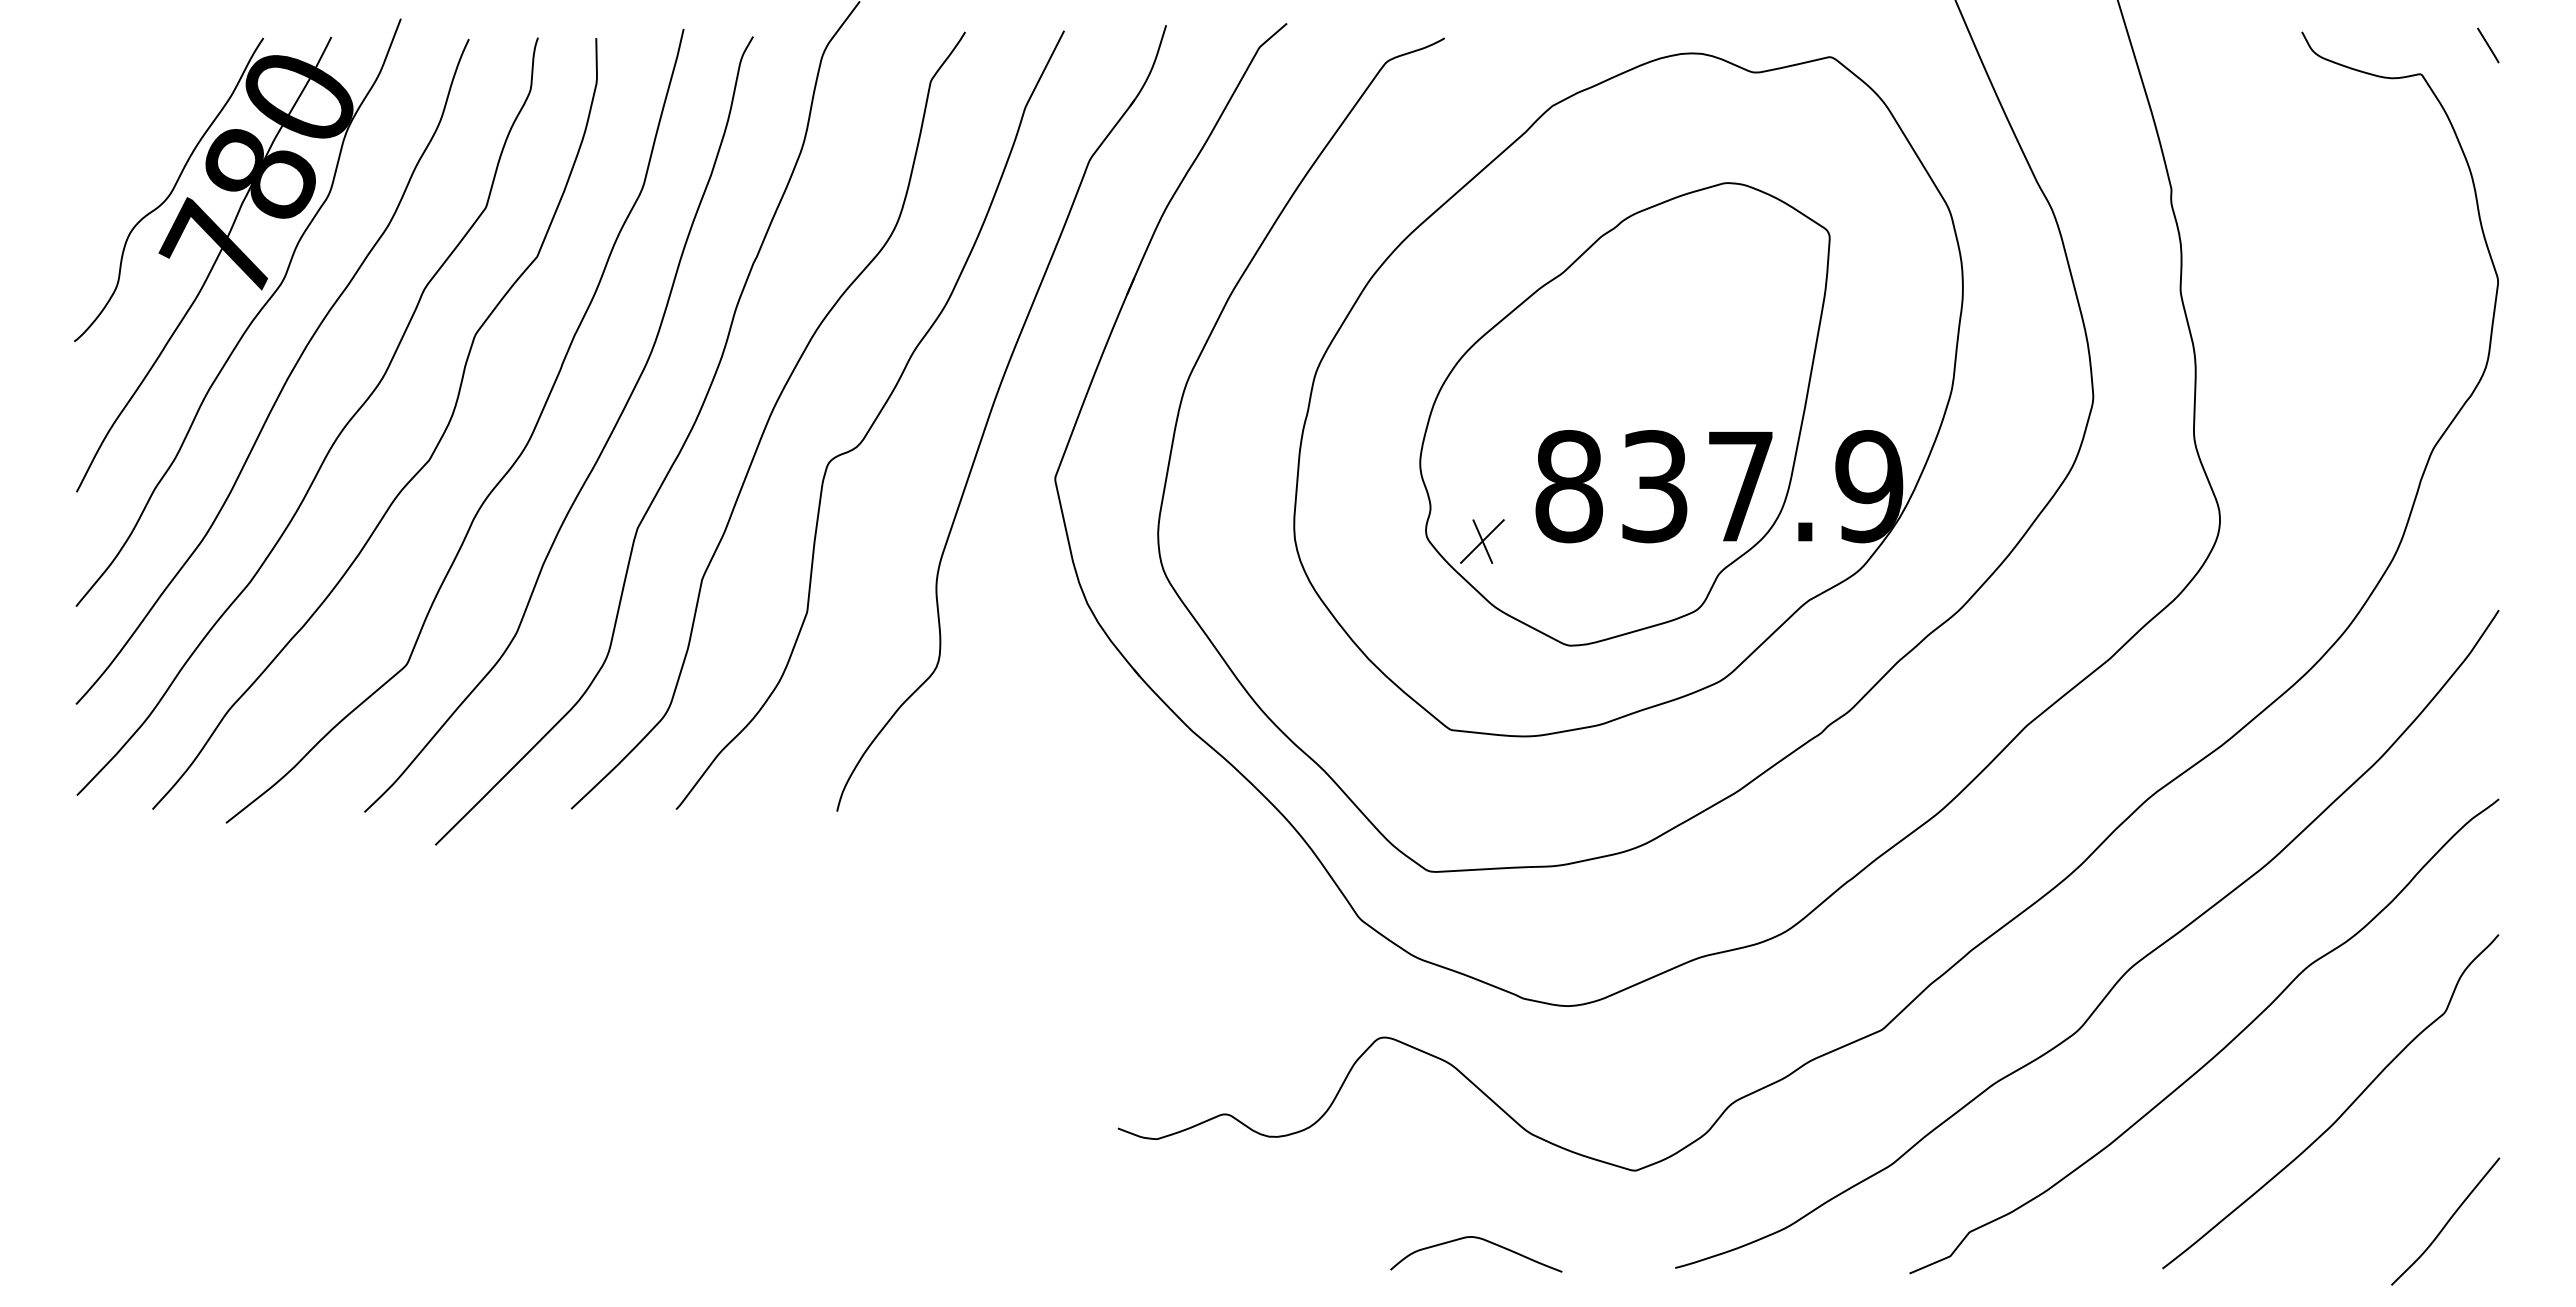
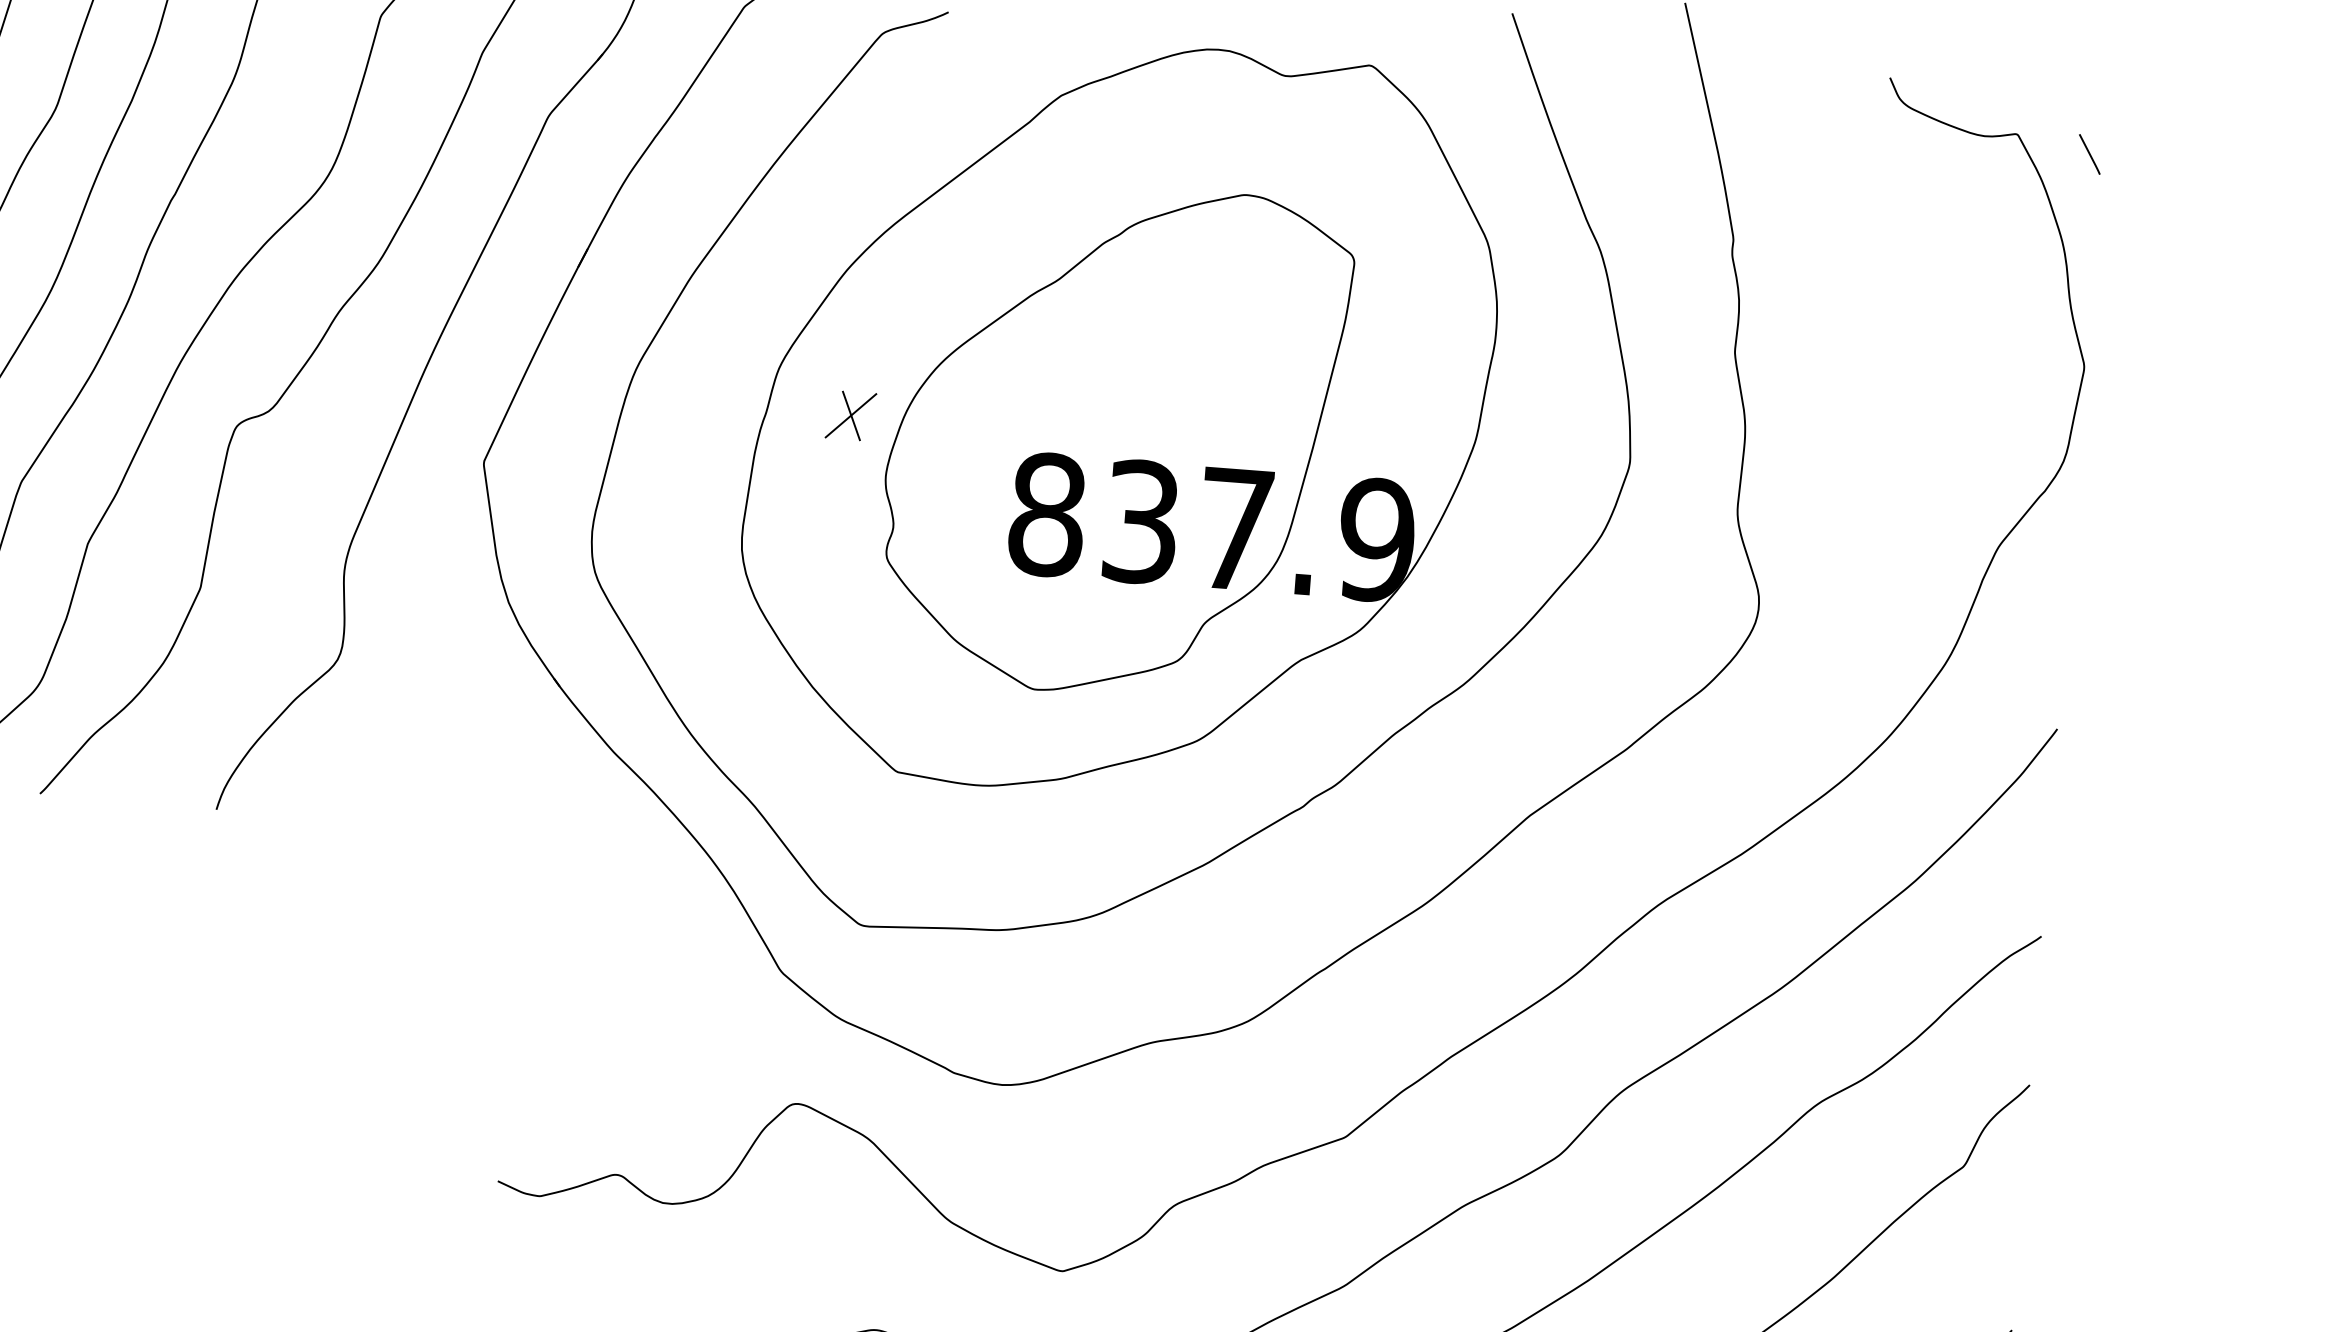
line: (2488, 45) -> (2090, 154), moved
part: (1482, 541) -> (851, 415), moved

